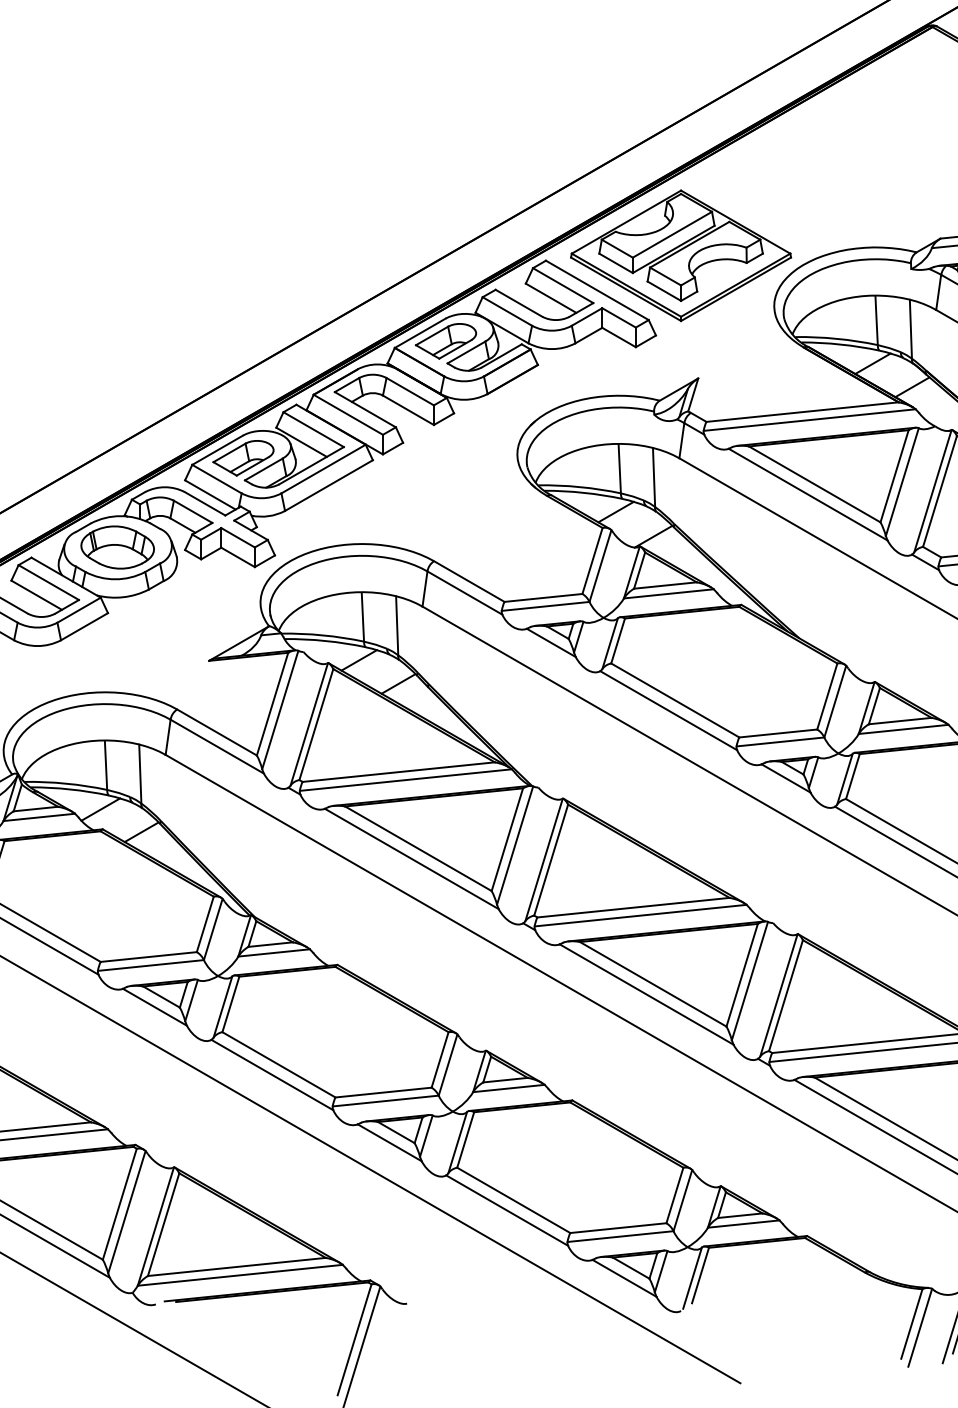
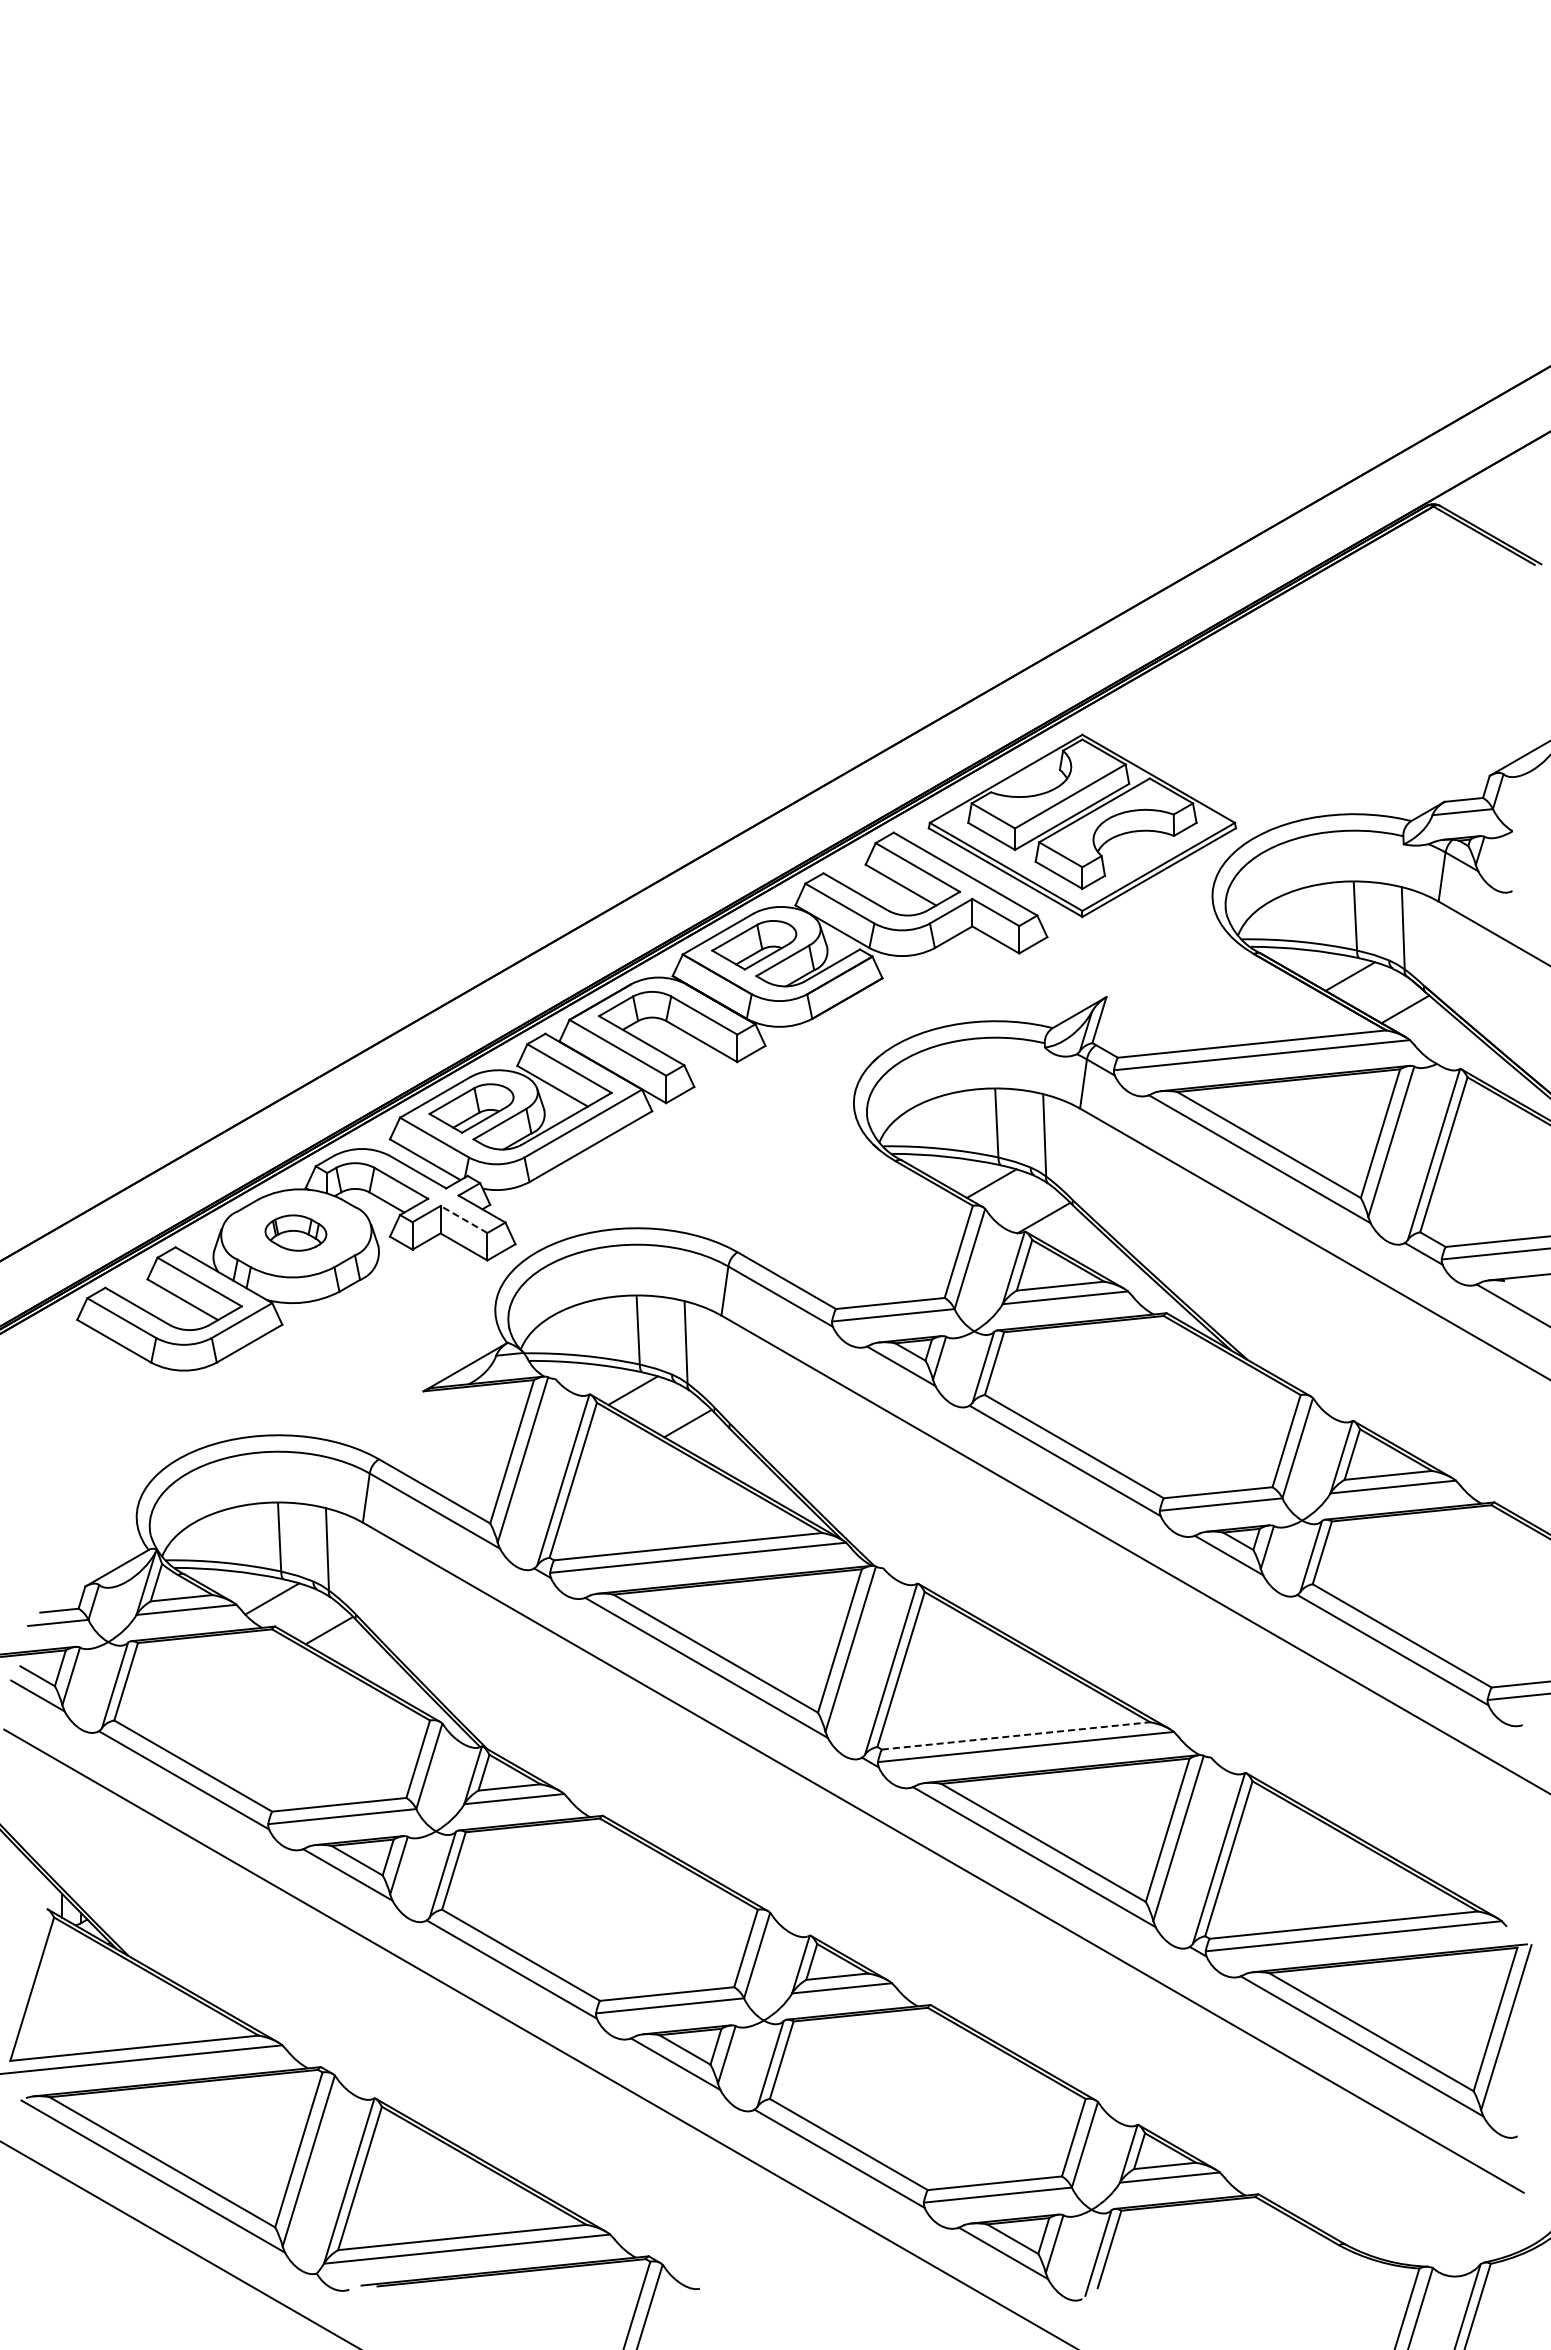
line: (237, 537) -> (463, 1219), solid -> dashed
part: (117, 547) -> (295, 1232), size x0.6
line: (633, 907) -> (1016, 1735), solid -> dashed

